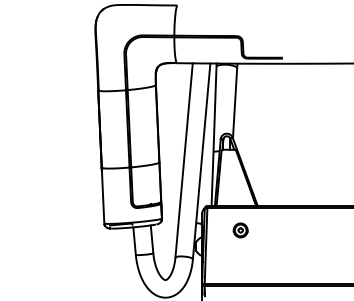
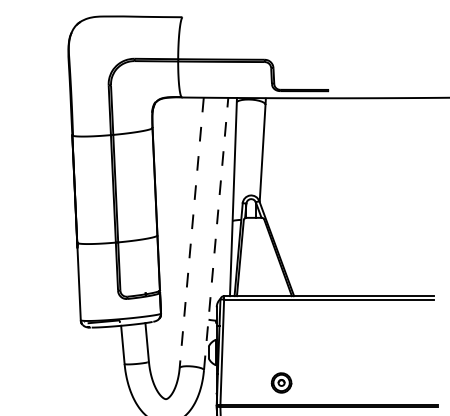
line: (184, 160) -> (192, 232), solid -> dashed
line: (201, 160) -> (215, 232), solid -> dashed
part: (240, 230) -> (281, 383), moved

